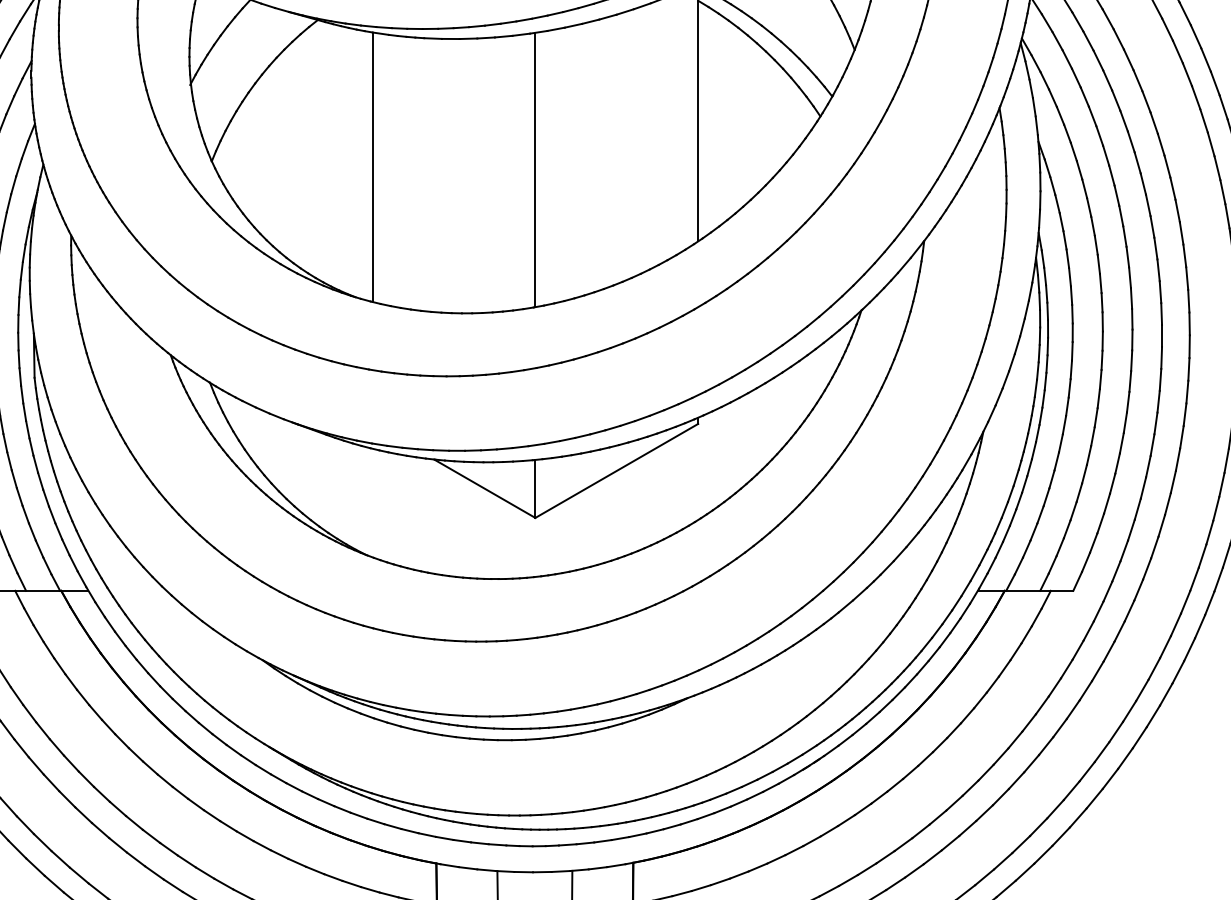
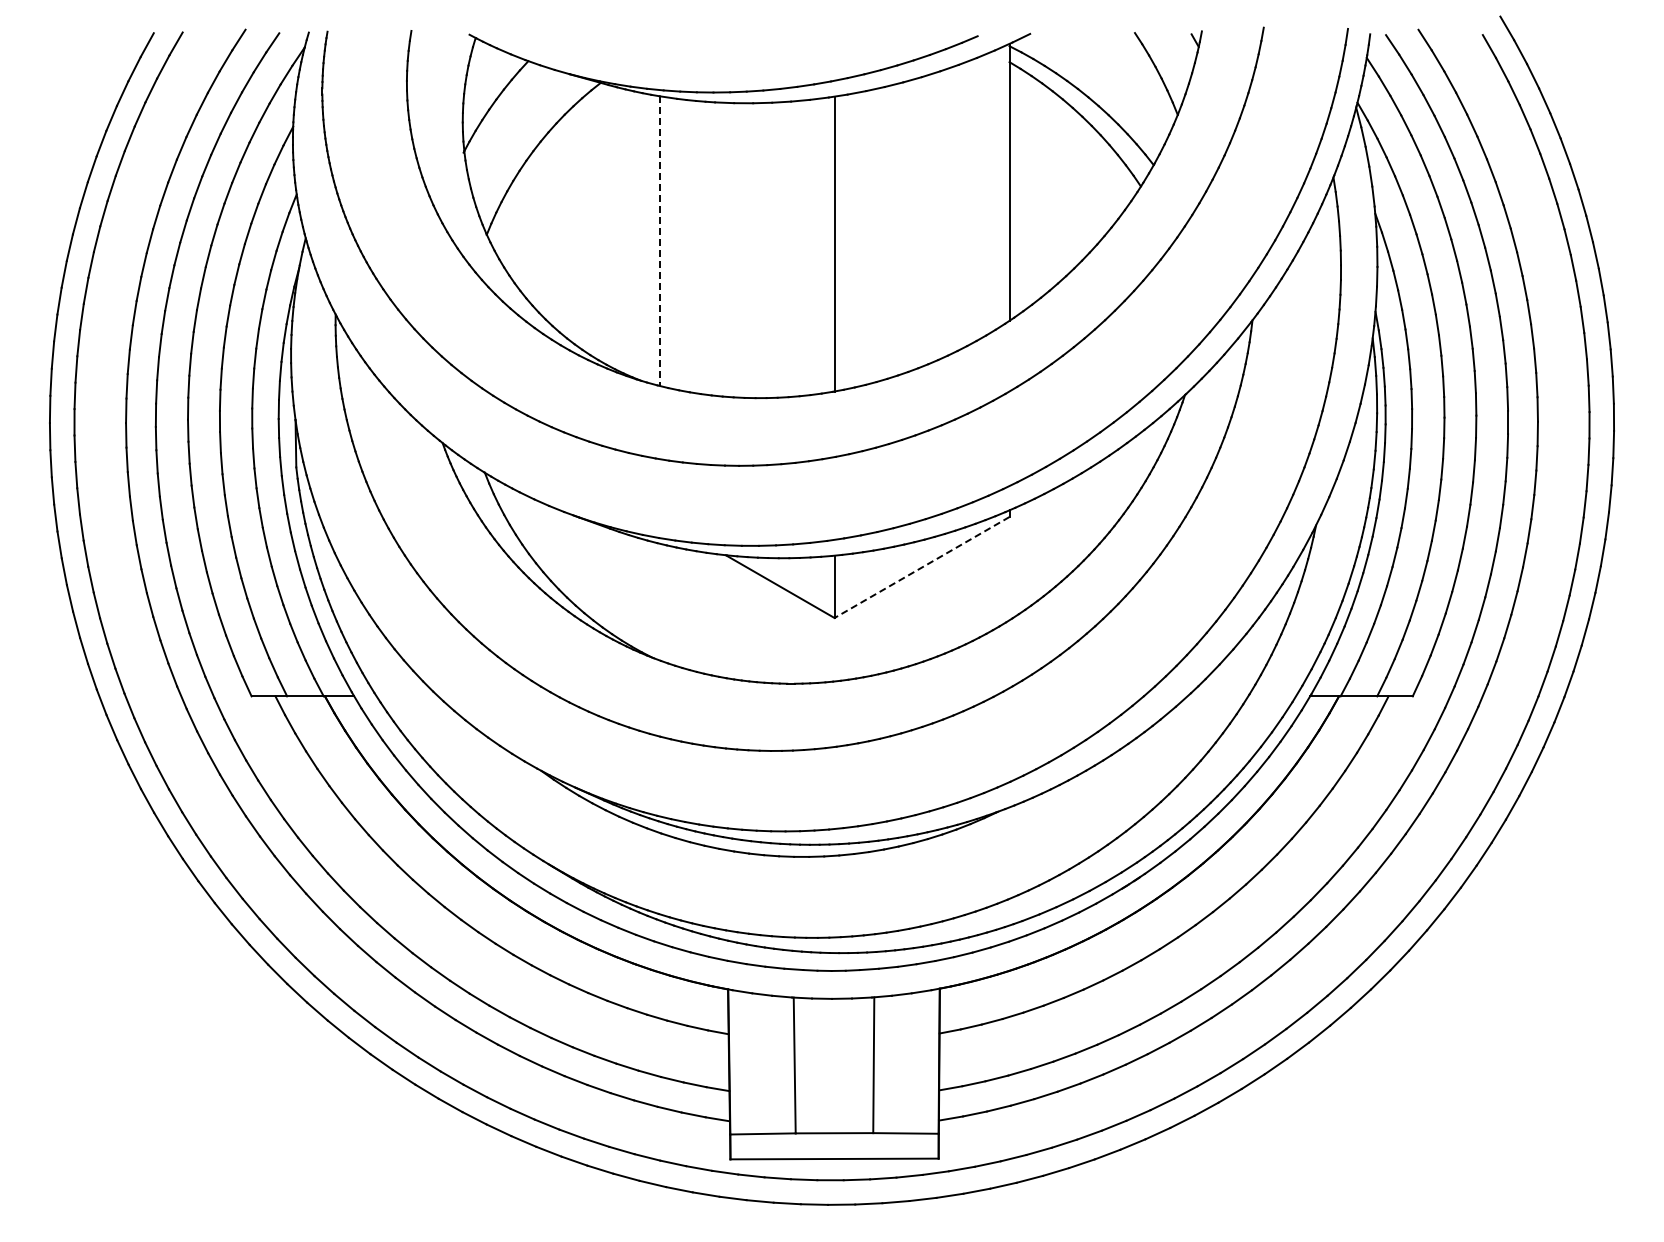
line: (372, 167) -> (659, 241), solid -> dashed
line: (616, 470) -> (921, 567), solid -> dashed

